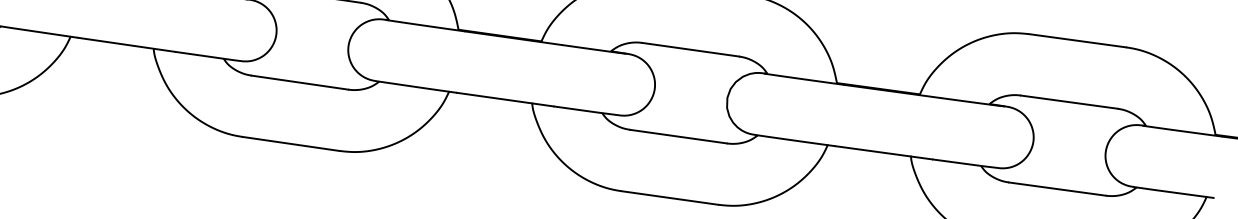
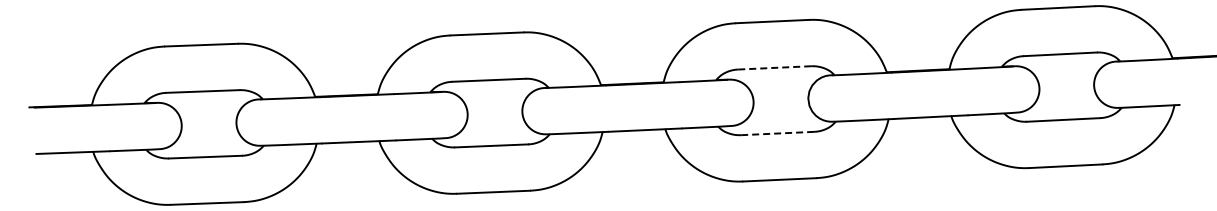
line: (691, 49) -> (775, 67), solid -> dashed
line: (678, 136) -> (777, 133), solid -> dashed

